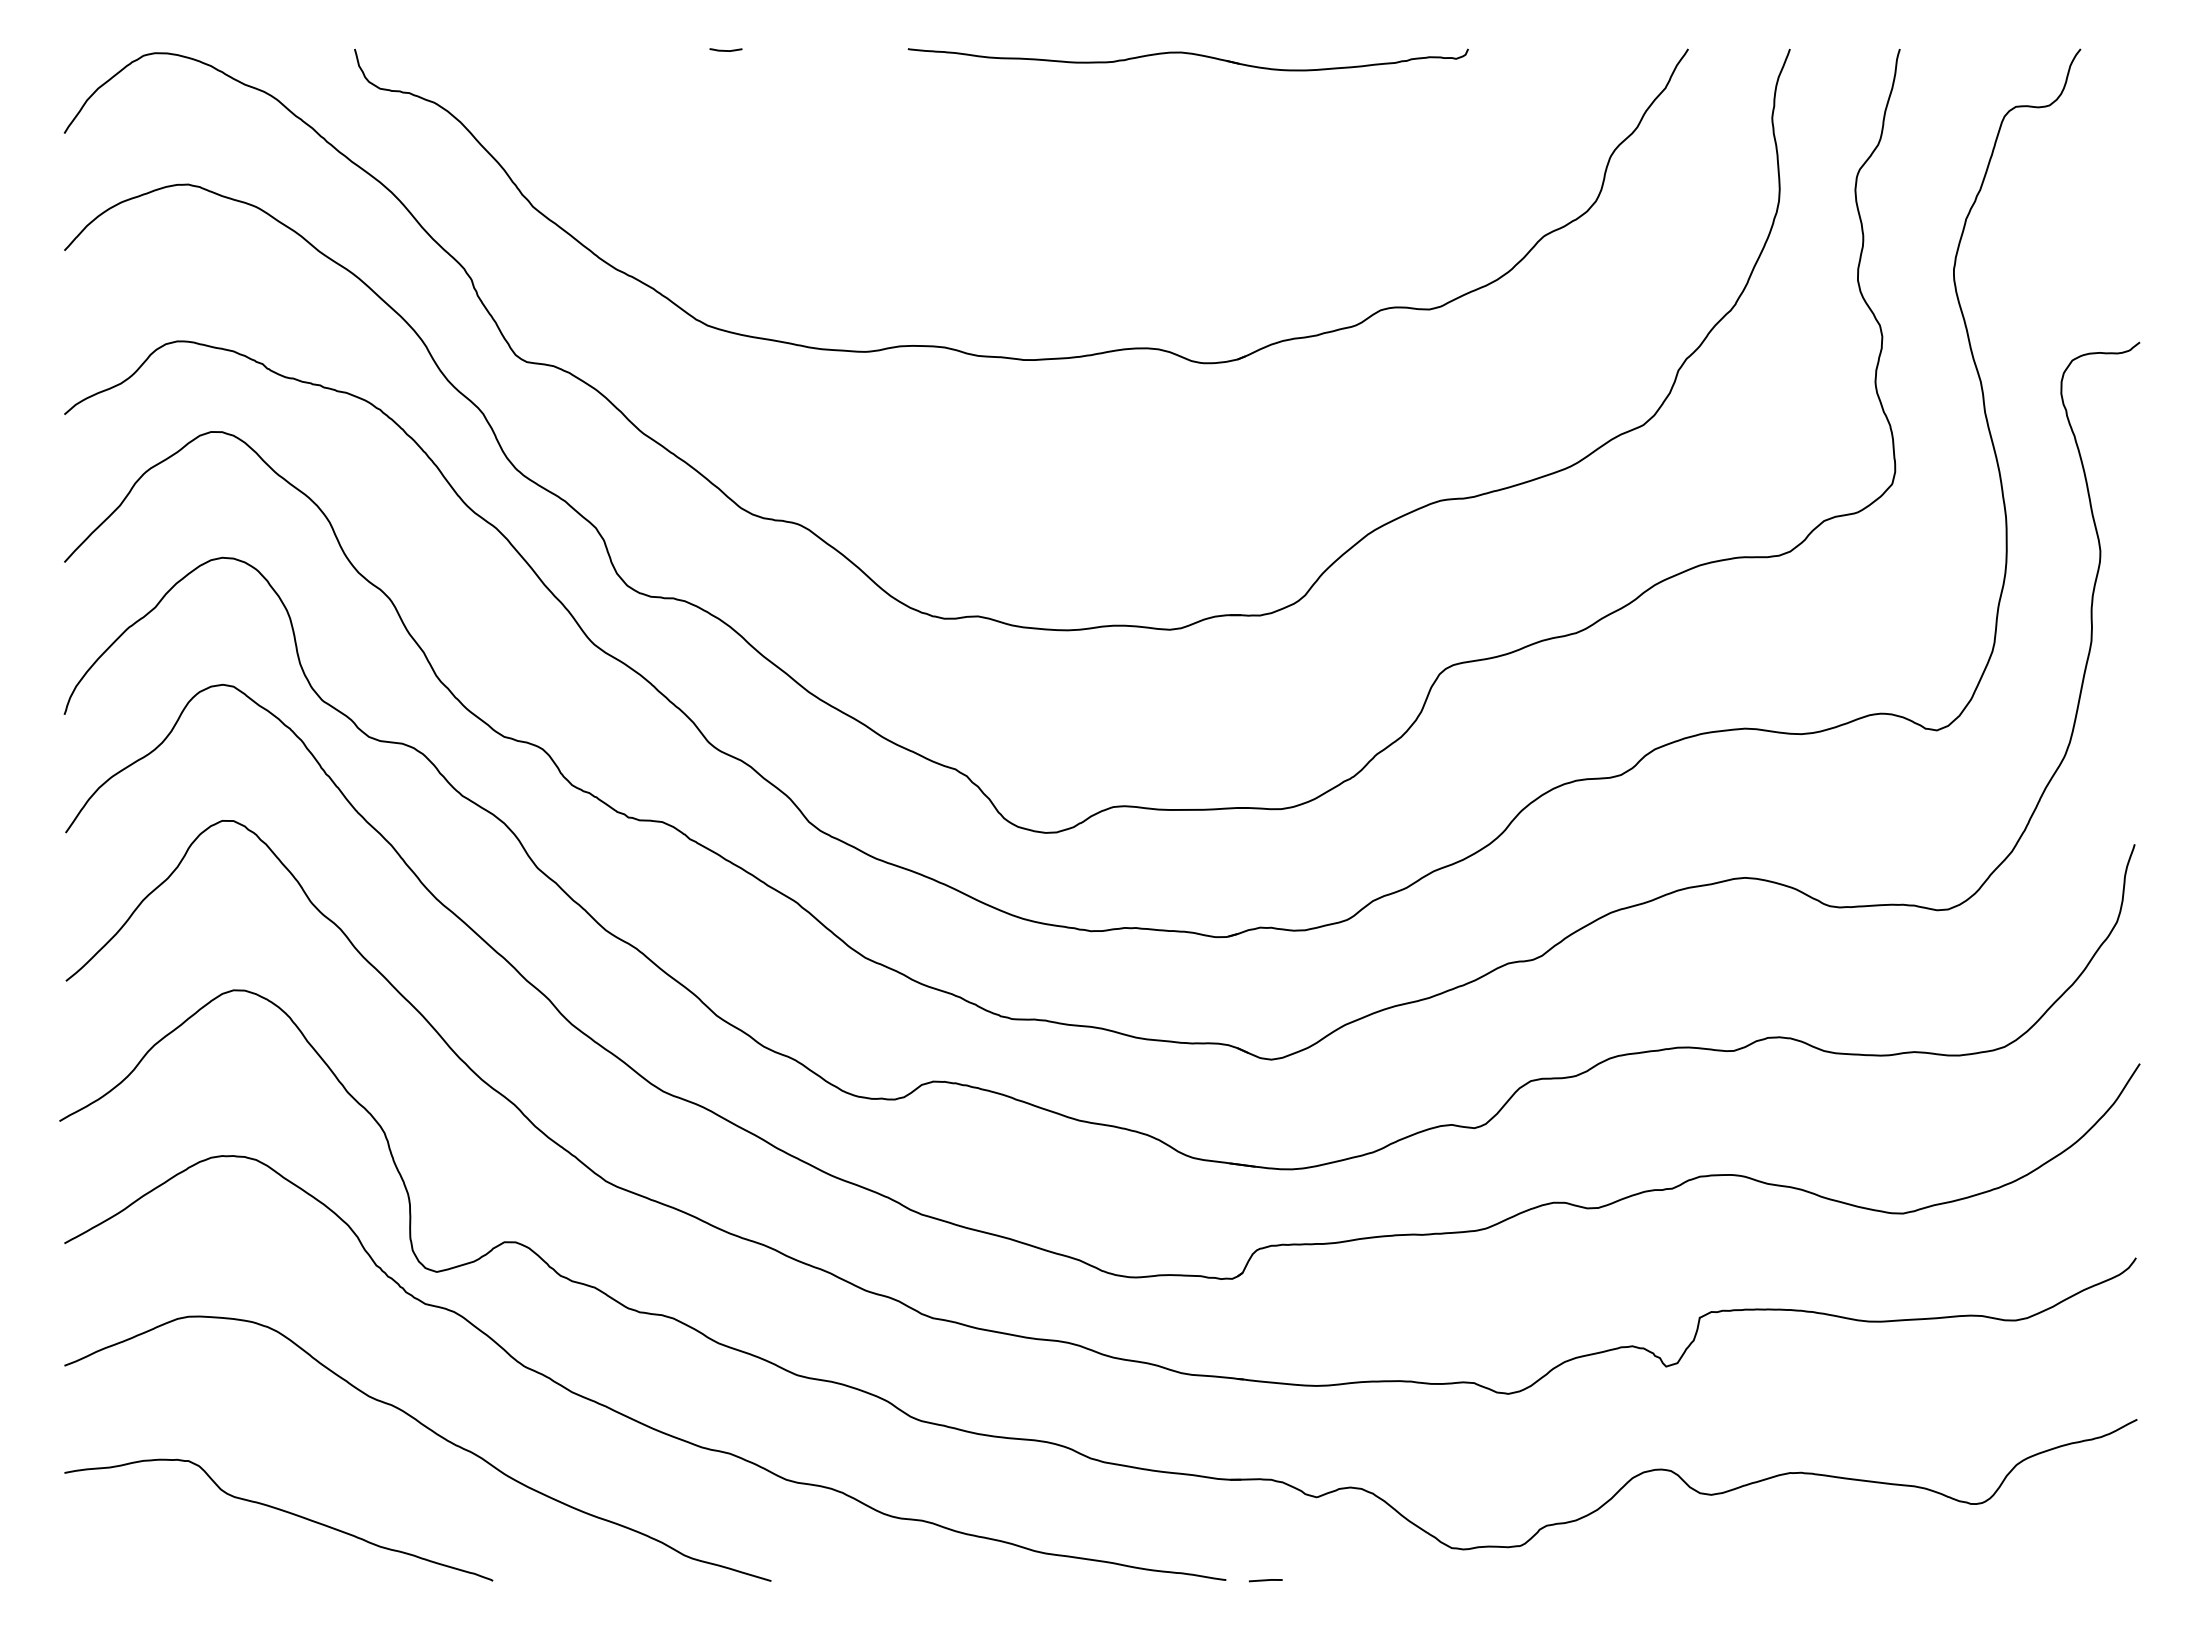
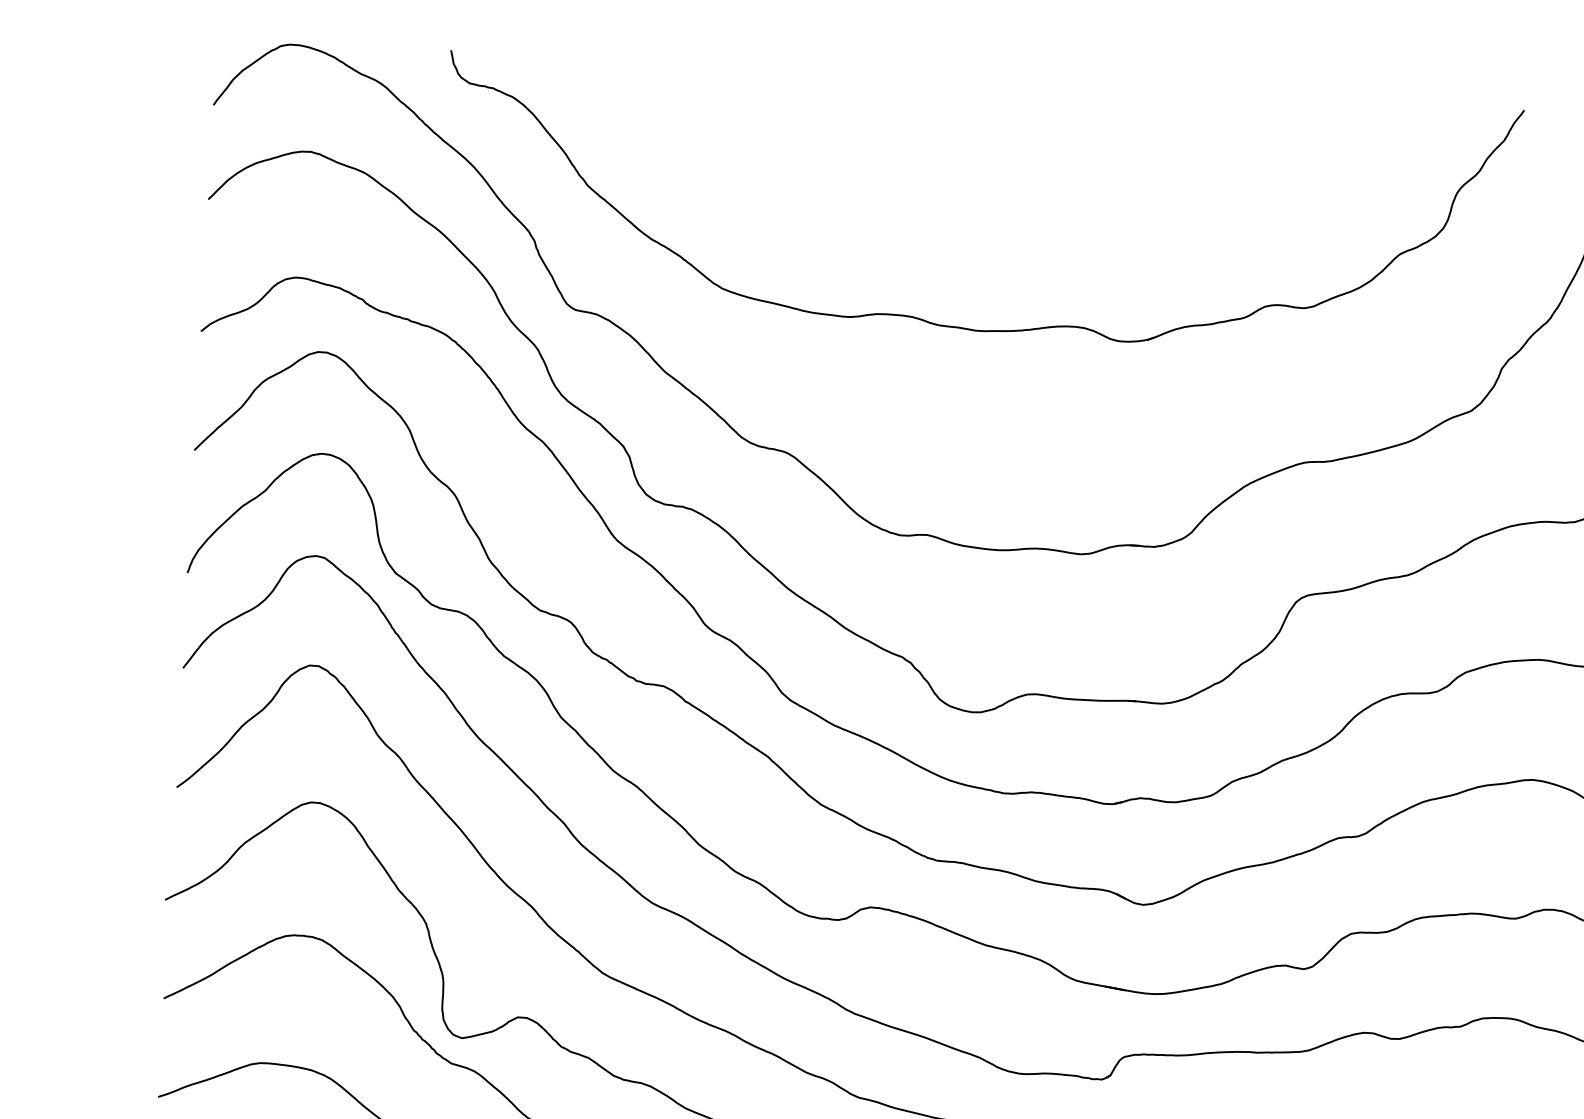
line: (725, 50) -> (749, 68), removed
part: (1187, 59) -> (1120, 96), removed

